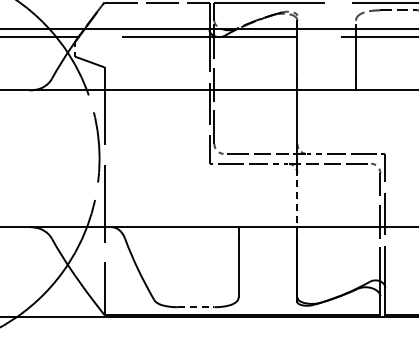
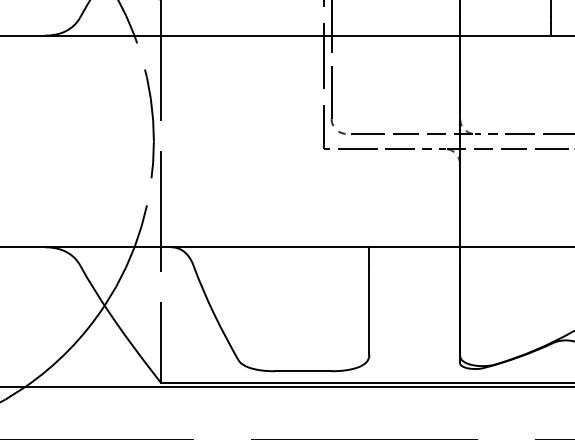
line: (297, 198) -> (460, 202), dashed -> solid
line: (196, 307) -> (303, 371), dashed -> solid

